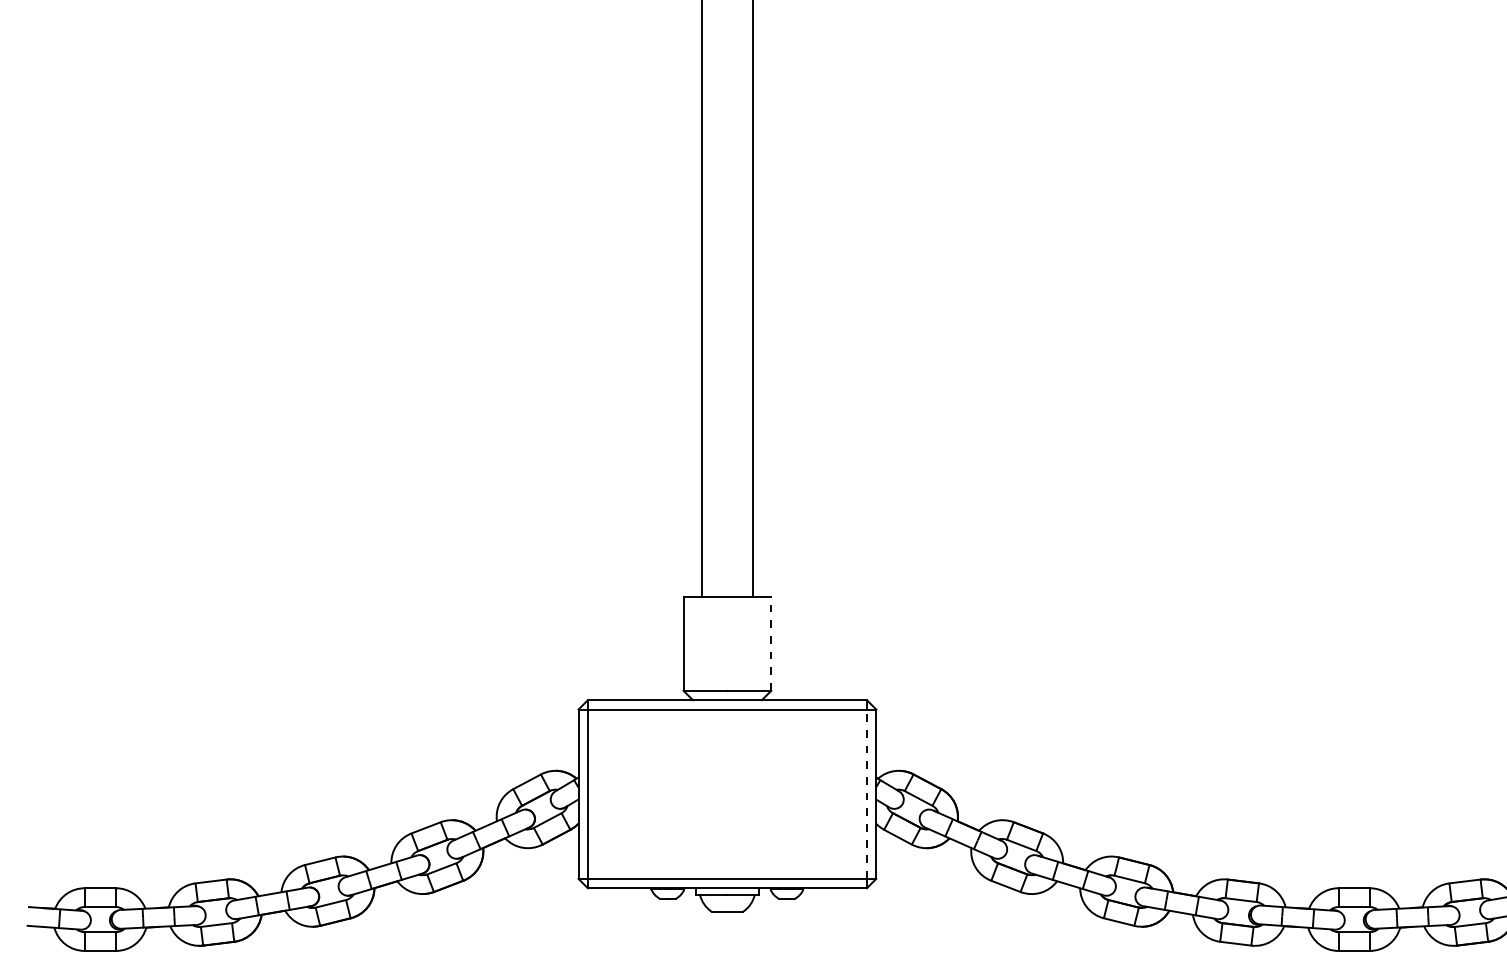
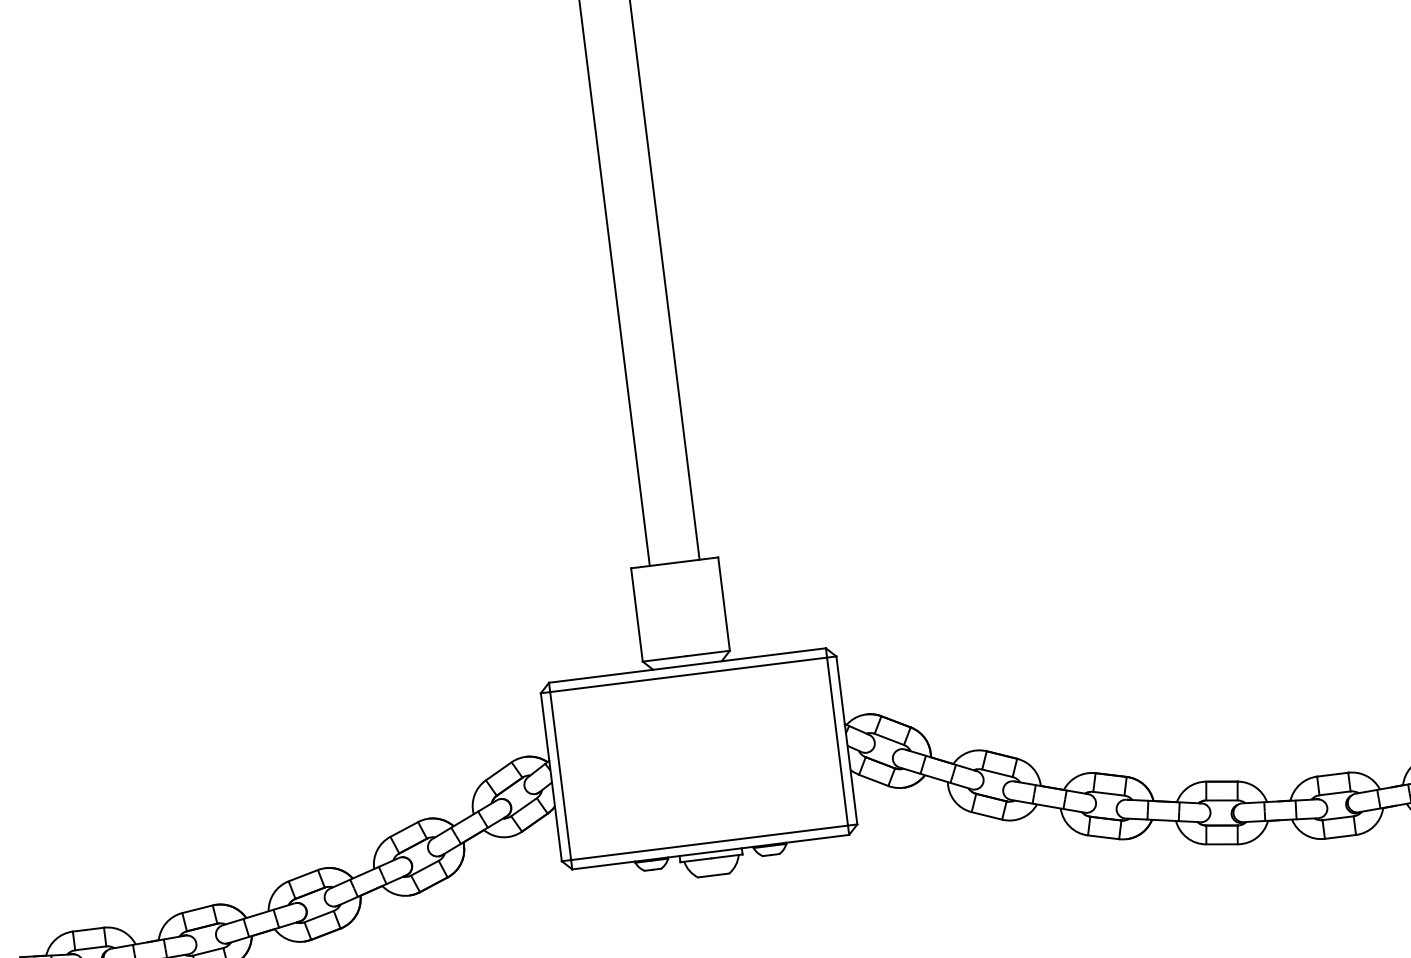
line: (771, 643) -> (724, 603), dashed -> solid
line: (866, 794) -> (837, 741), dashed -> solid

